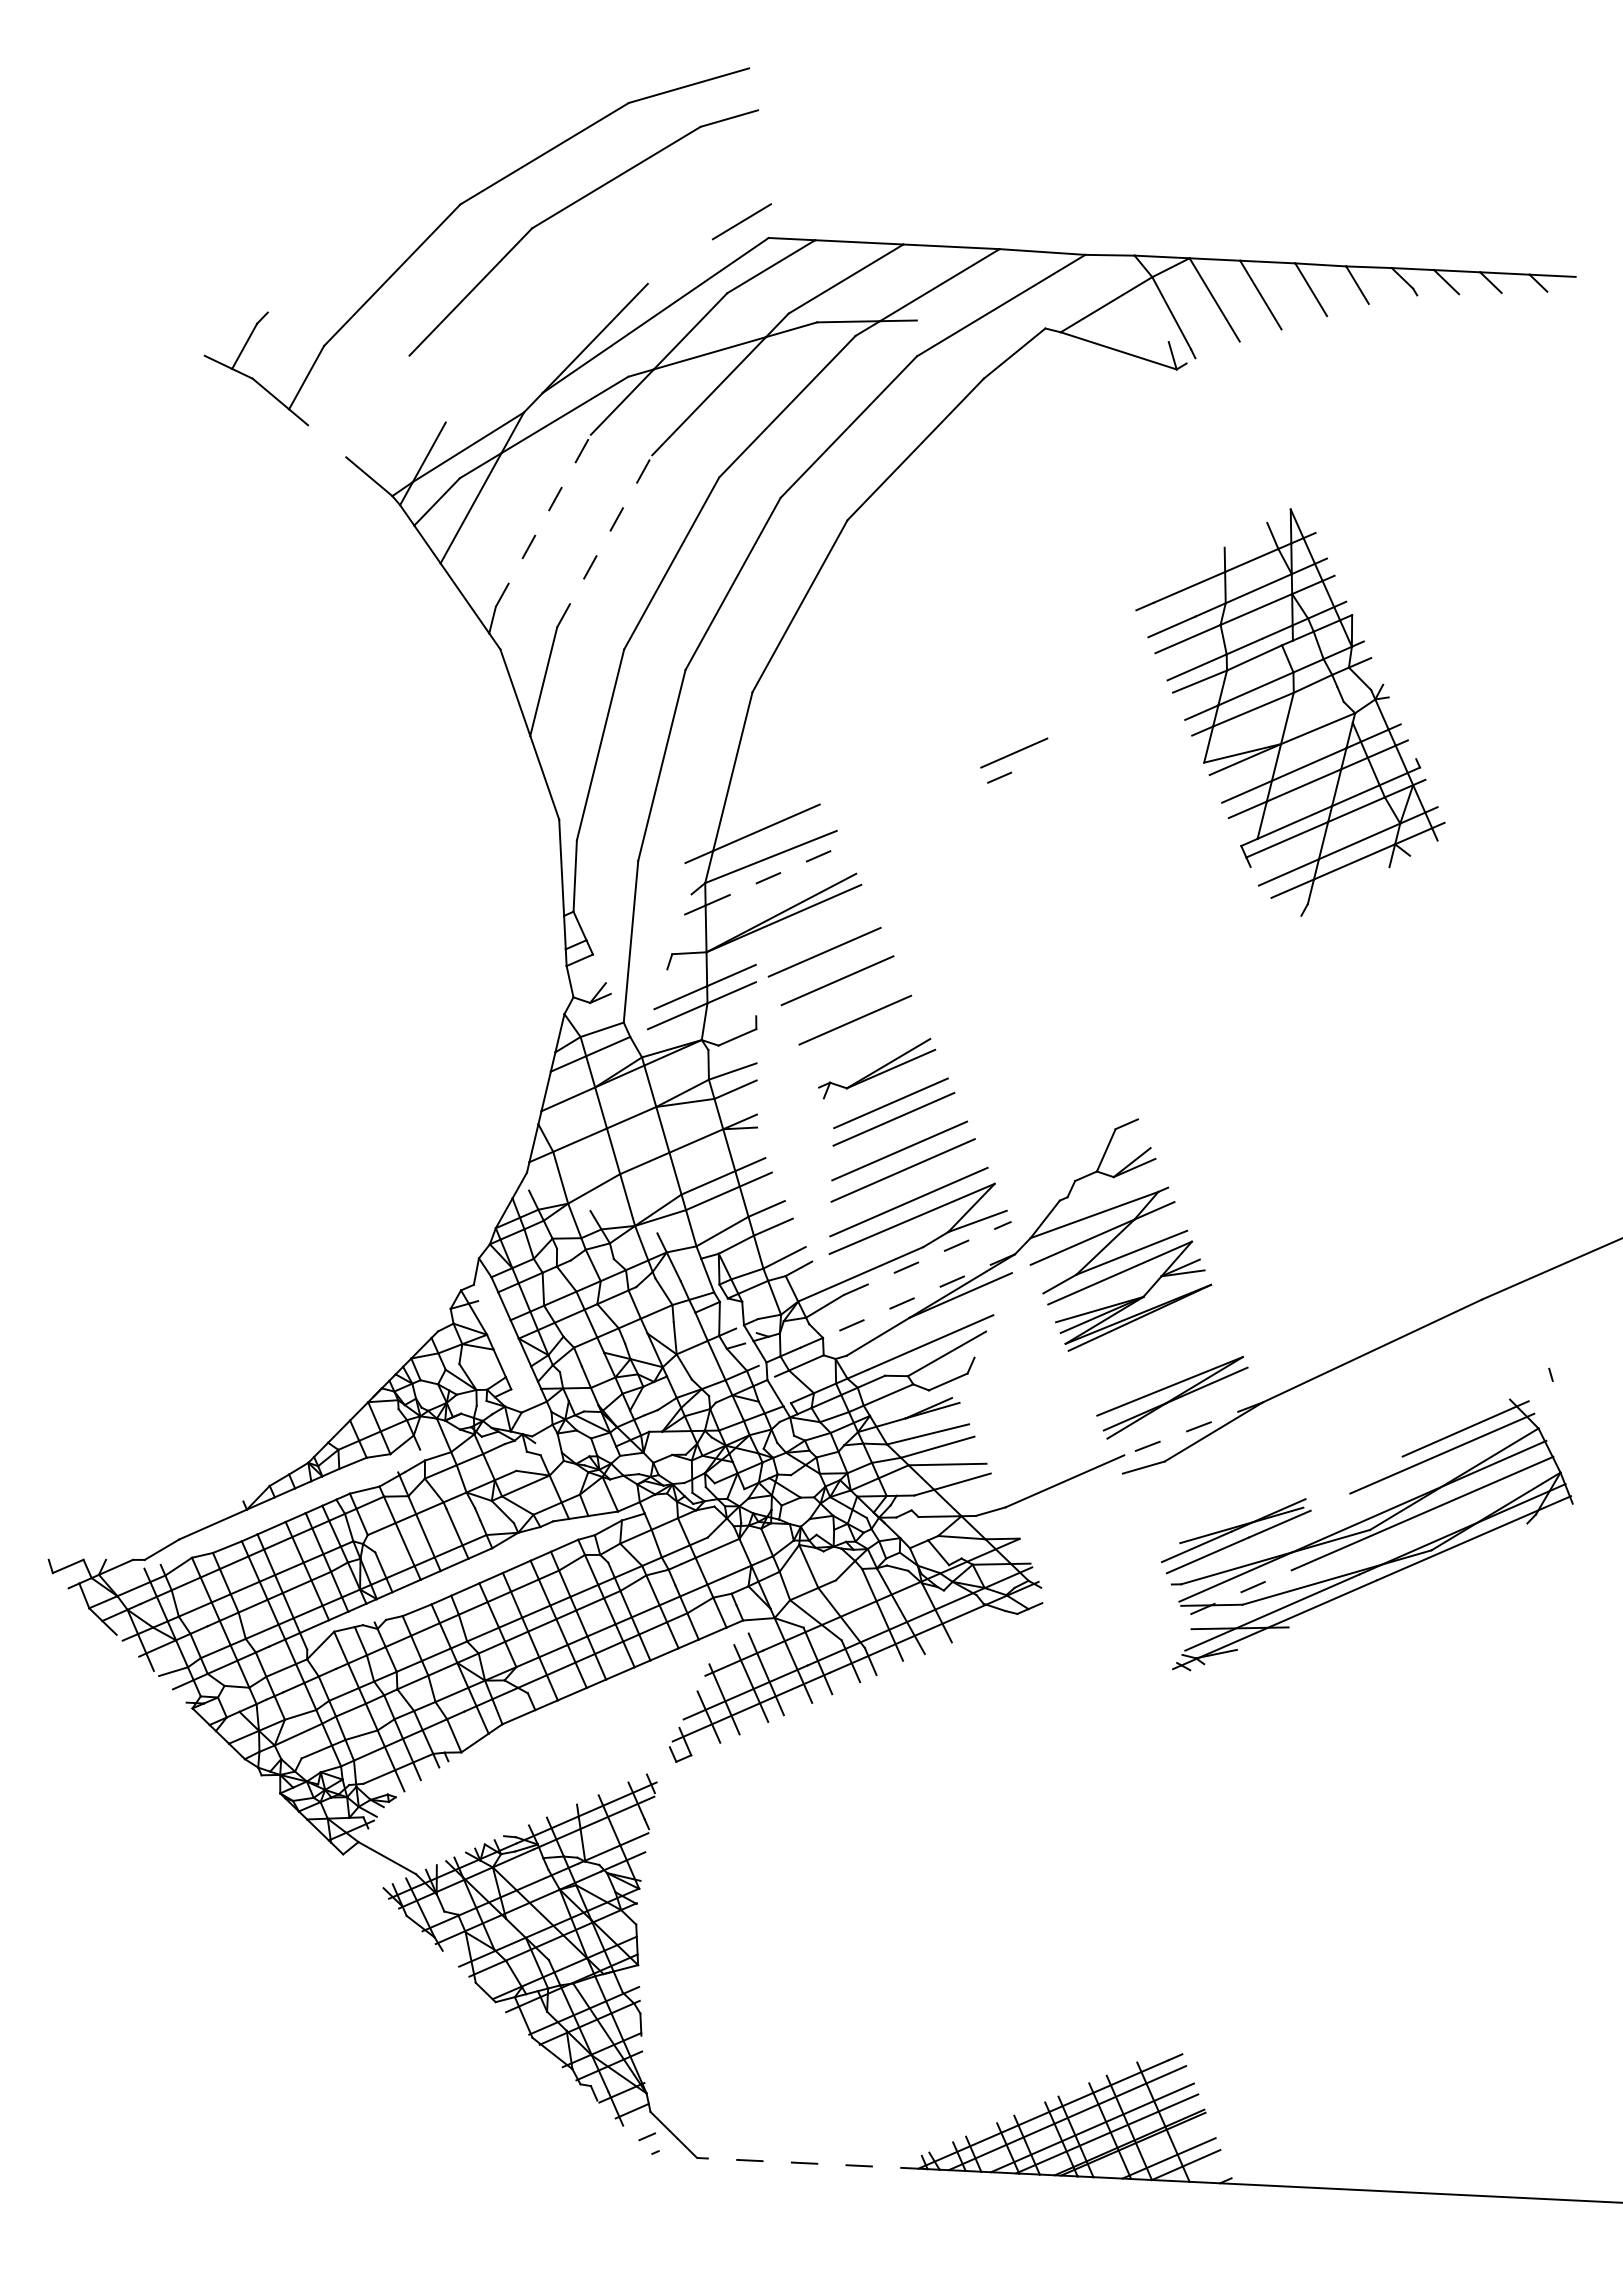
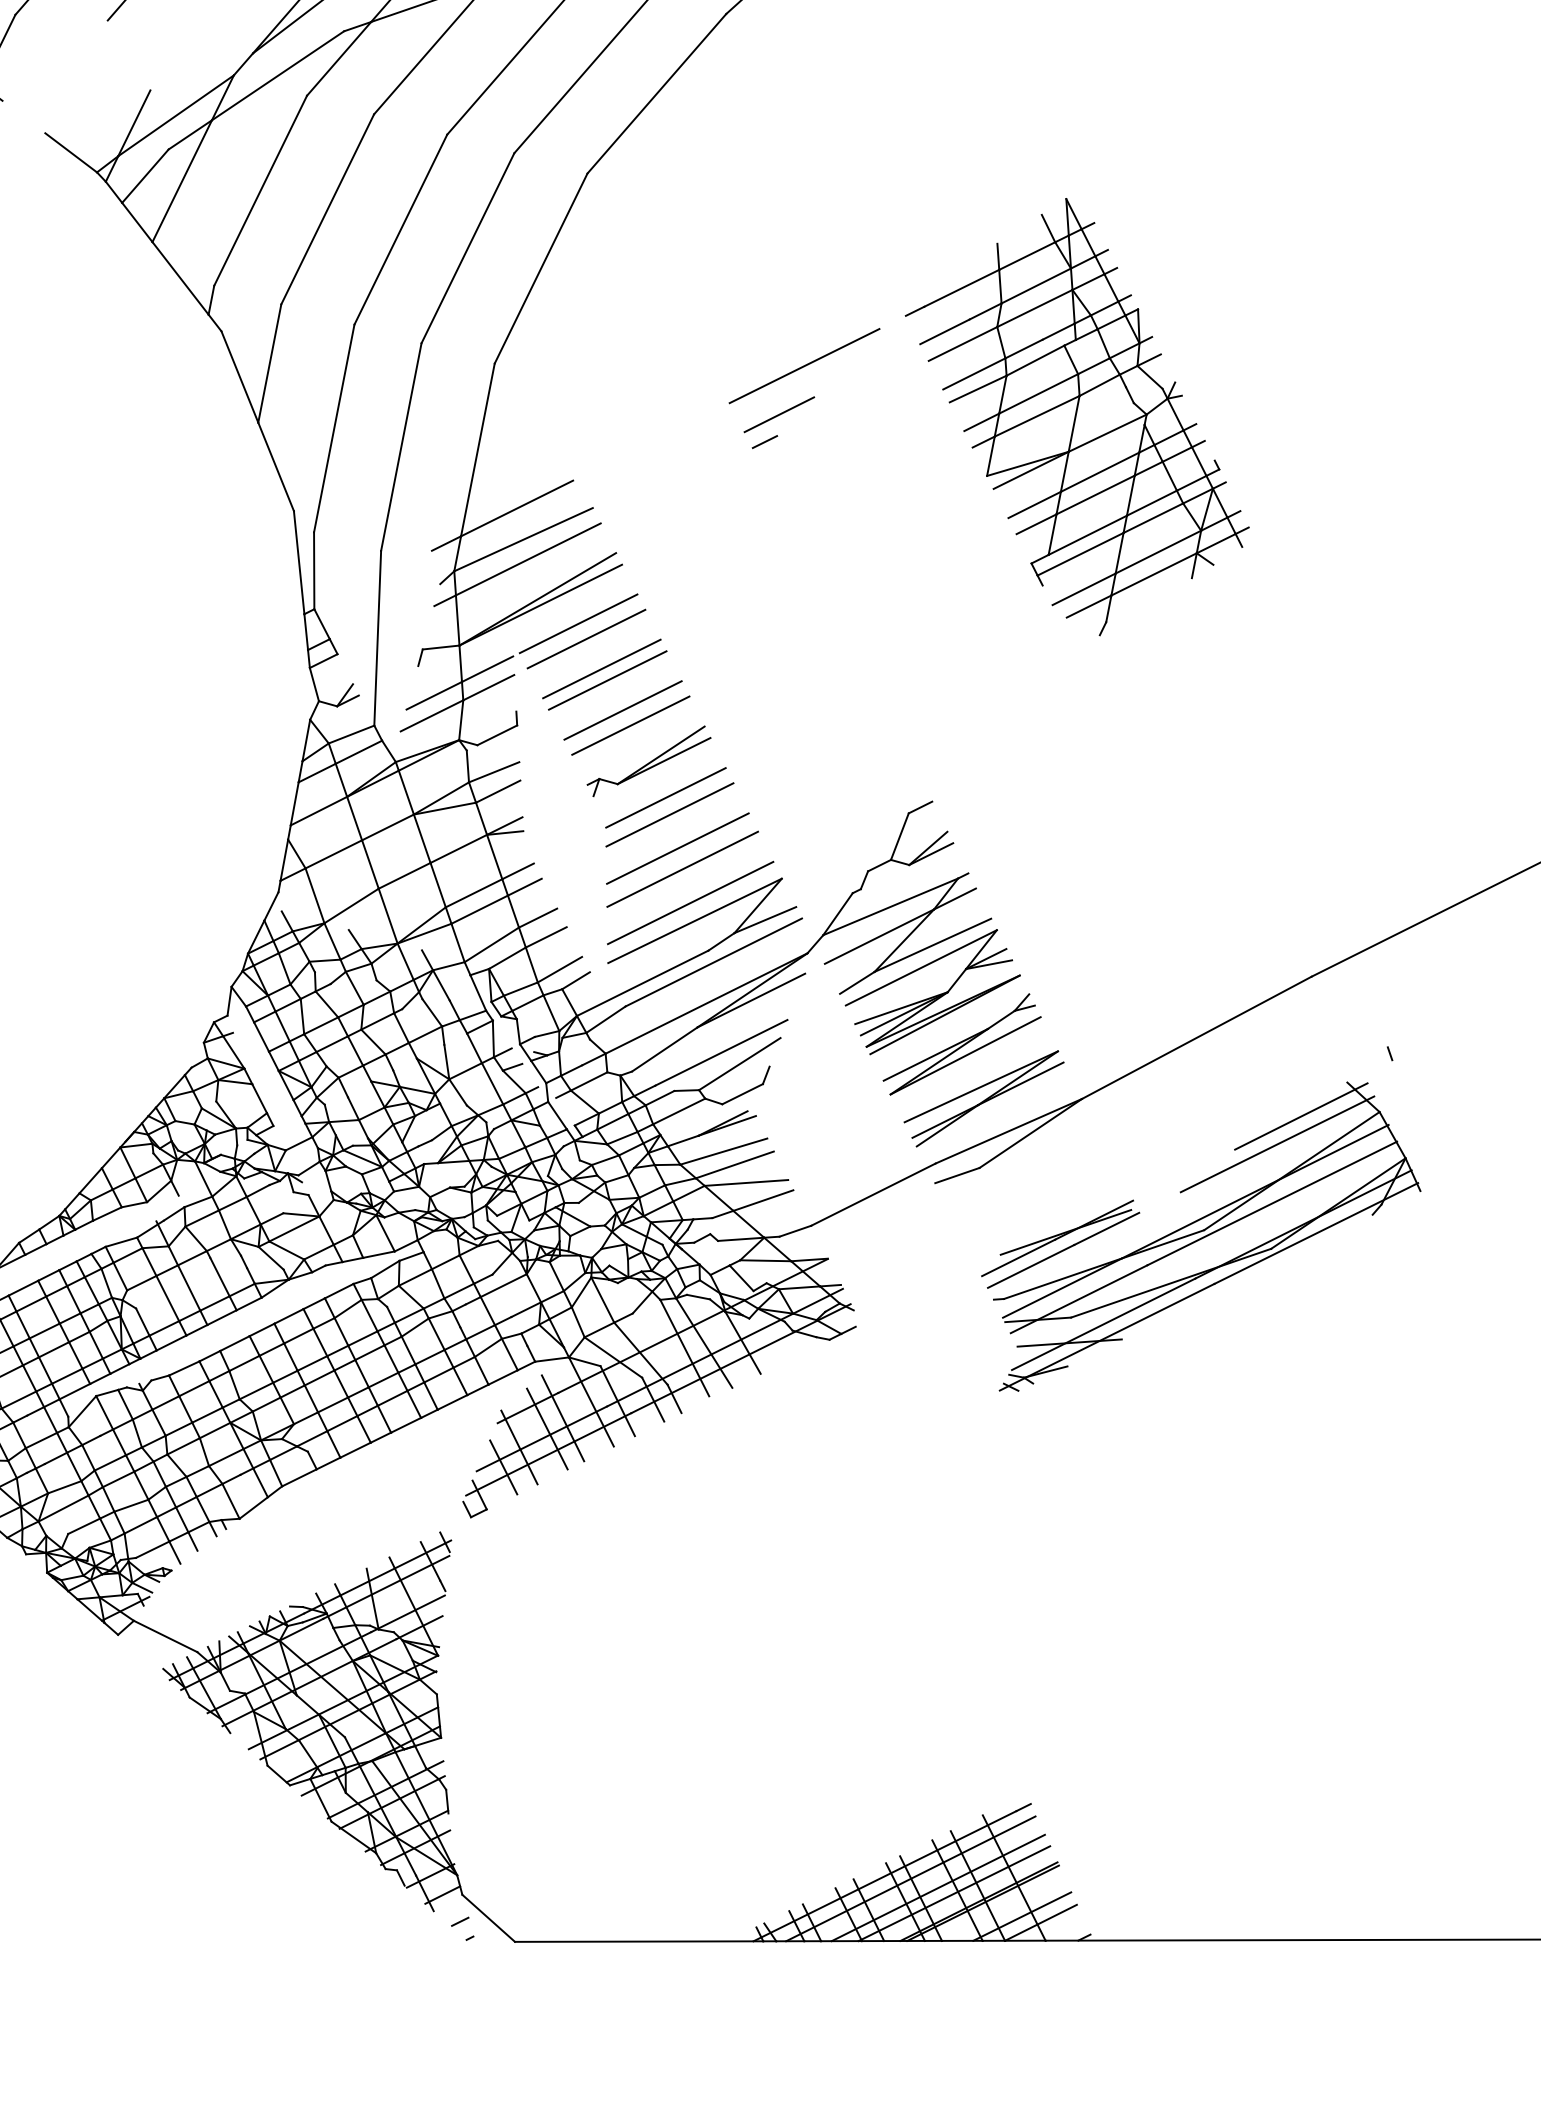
line: (543, 520) -> (260, 190), dashed -> solid
line: (604, 540) -> (327, 208), dashed -> solid
line: (1039, 708) -> (804, 365), added
part: (1290, 712) -> (1077, 417), moved
line: (774, 875) -> (528, 559), dashed -> solid
line: (818, 937) -> (579, 623), added
line: (842, 991) -> (607, 680), added
line: (861, 1034) -> (630, 725), added
line: (927, 1258) -> (713, 962), dashed -> solid
line: (919, 1296) -> (707, 1003), dashed -> solid
part: (1153, 1345) -> (961, 1043), added
line: (1193, 1429) -> (1008, 1131), dashed -> solid
line: (1250, 1588) -> (1078, 1299), dashed -> solid
line: (811, 2163) -> (638, 1941), dashed -> solid

